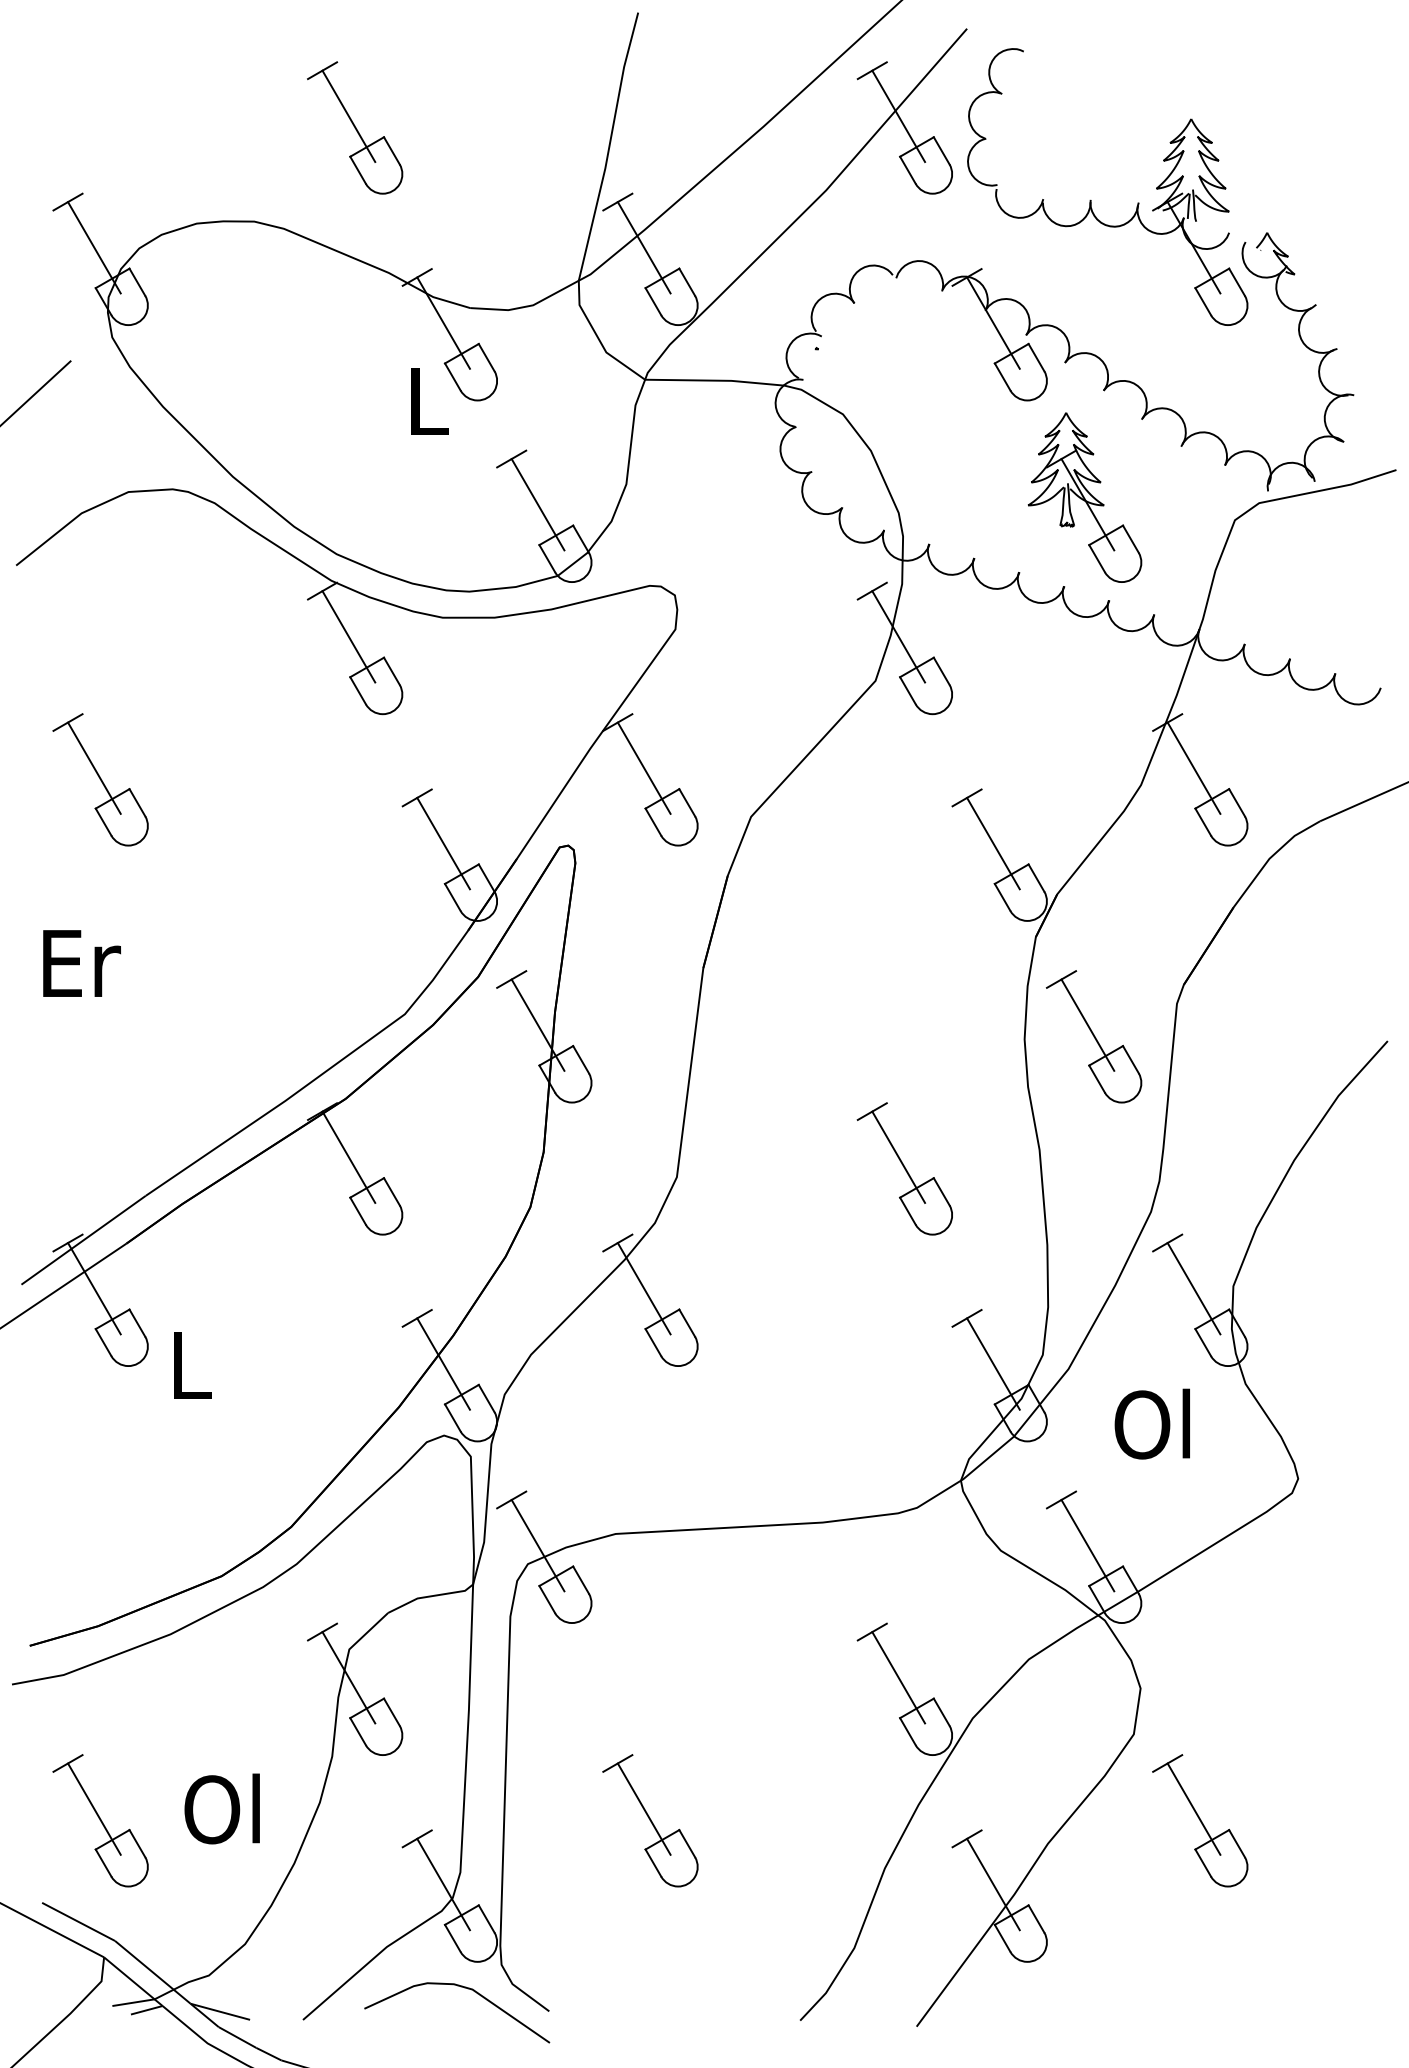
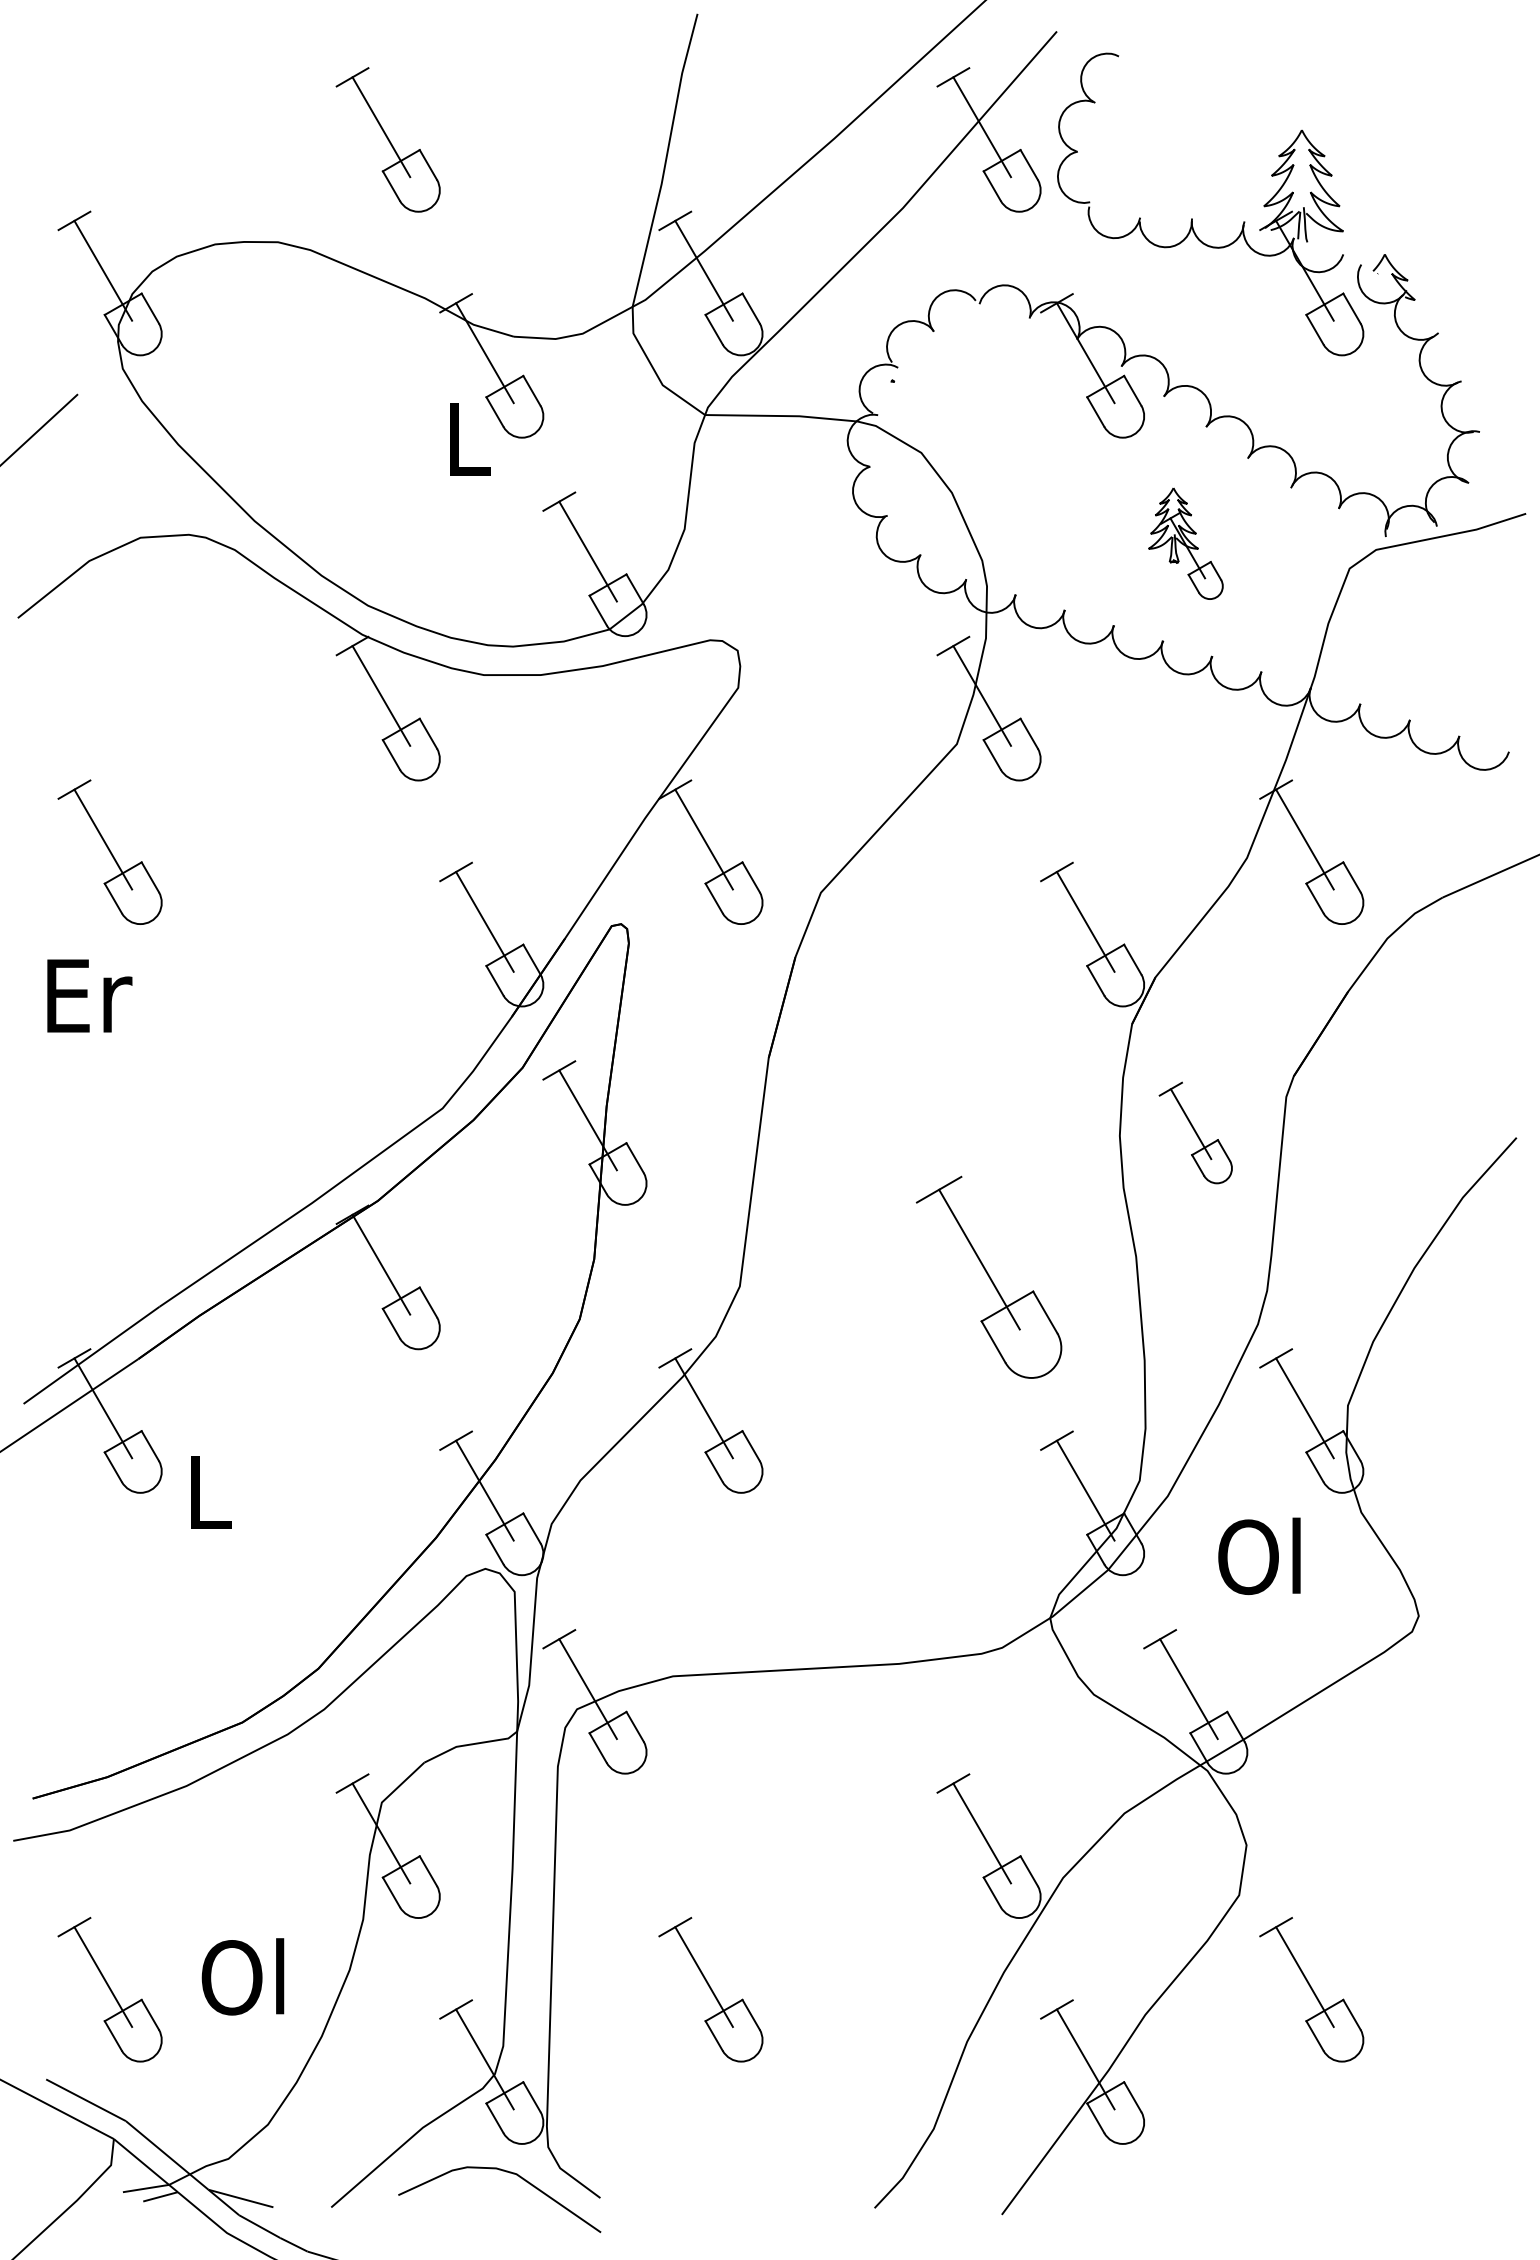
part: (1084, 497) -> (1185, 543), size x0.6
text: (81, 963) -> (89, 995), moved
part: (1093, 1036) -> (1195, 1132), size x0.7
part: (904, 1168) -> (988, 1277), size x1.4

